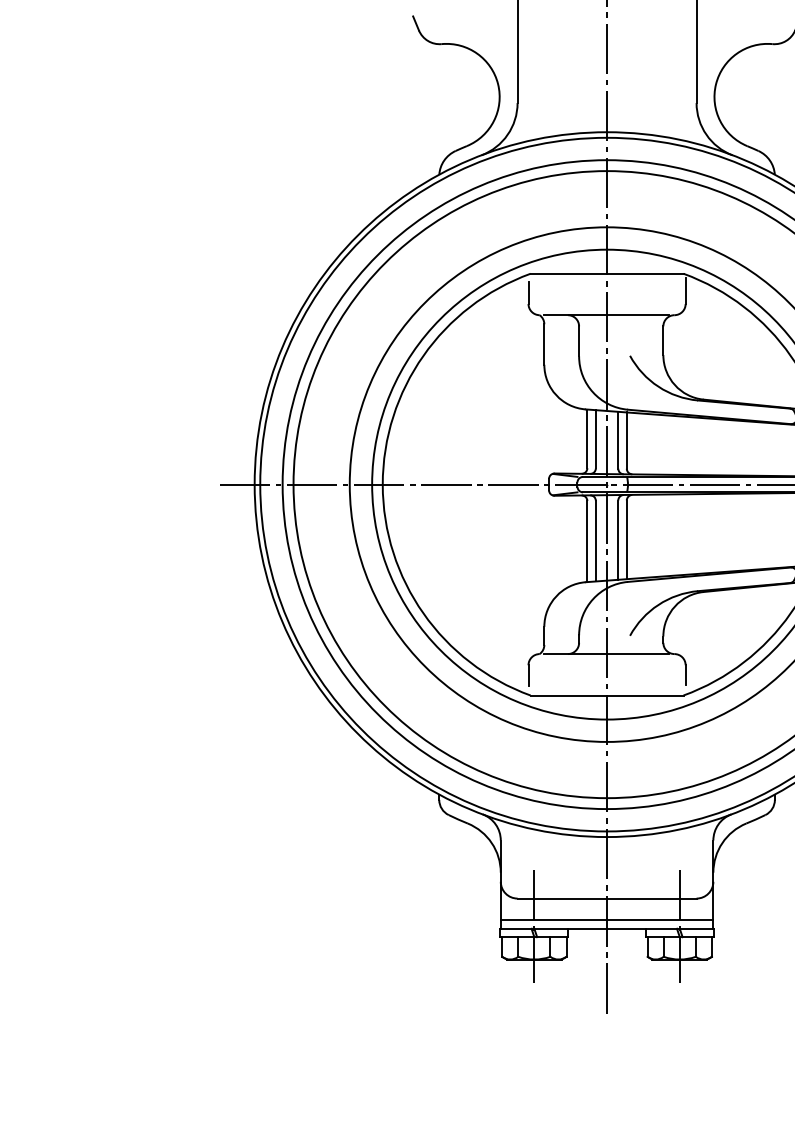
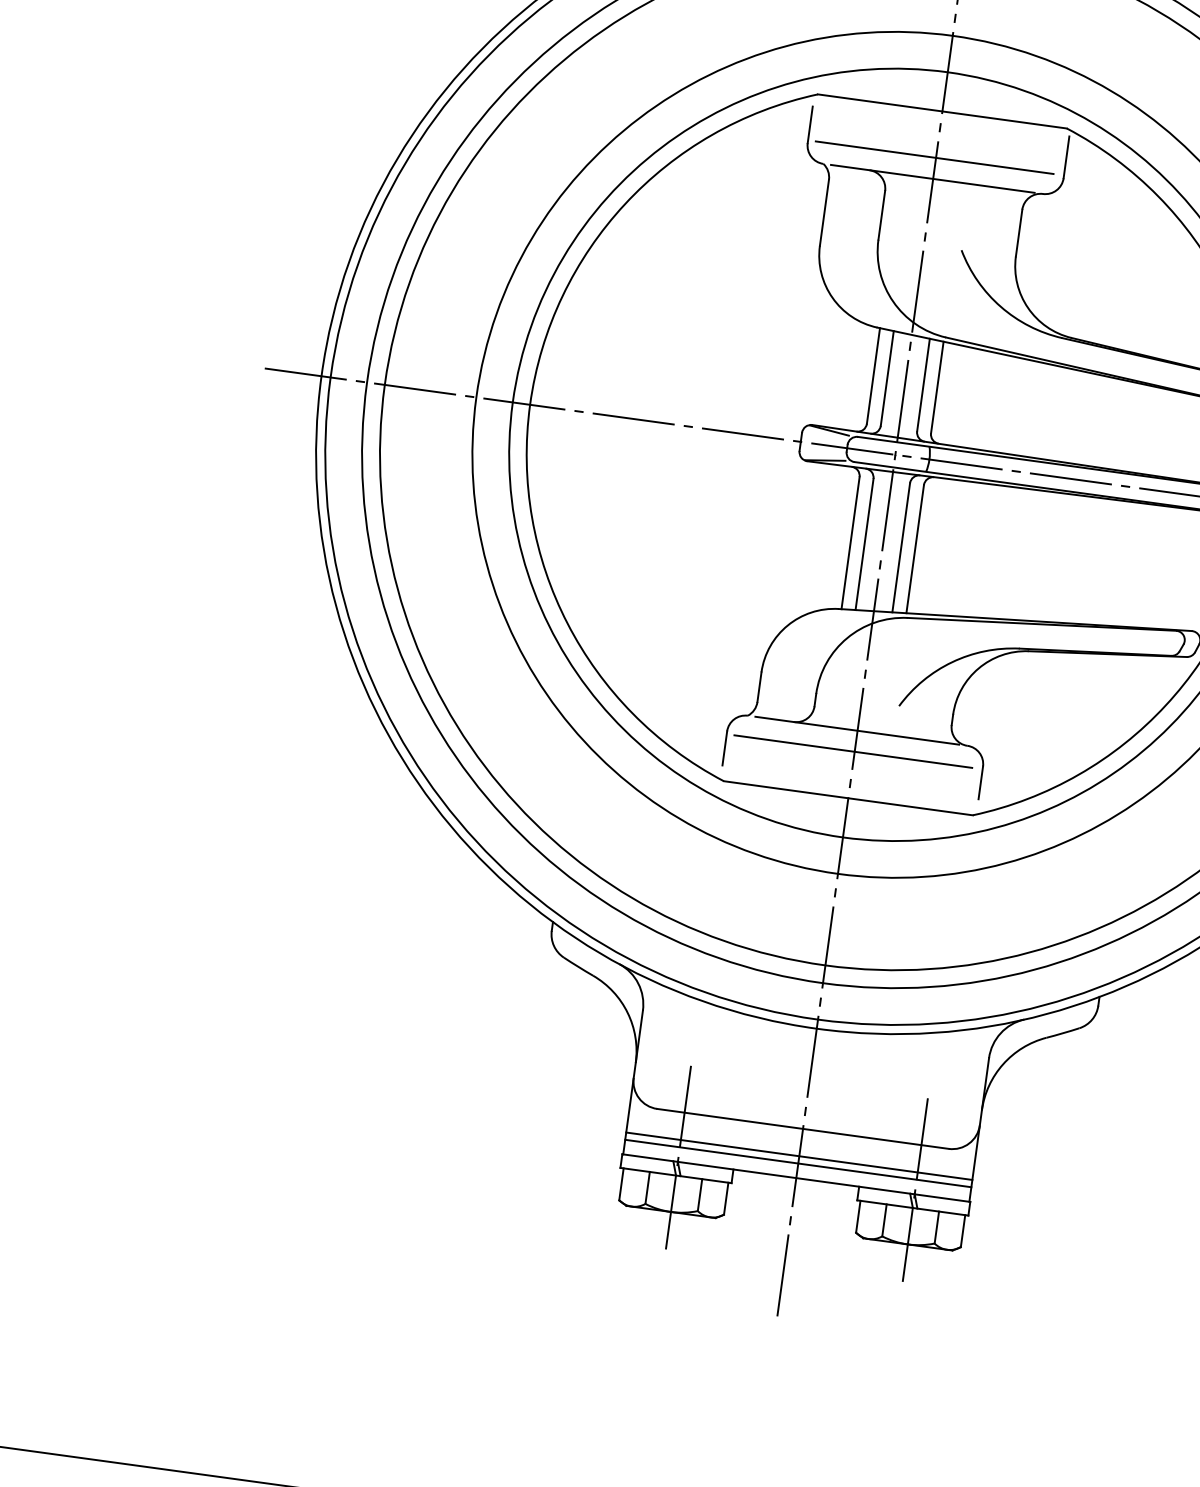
line: (606, 302) -> (935, 158), added
line: (606, 666) -> (853, 750), added
line: (606, 915) -> (798, 1156), added

